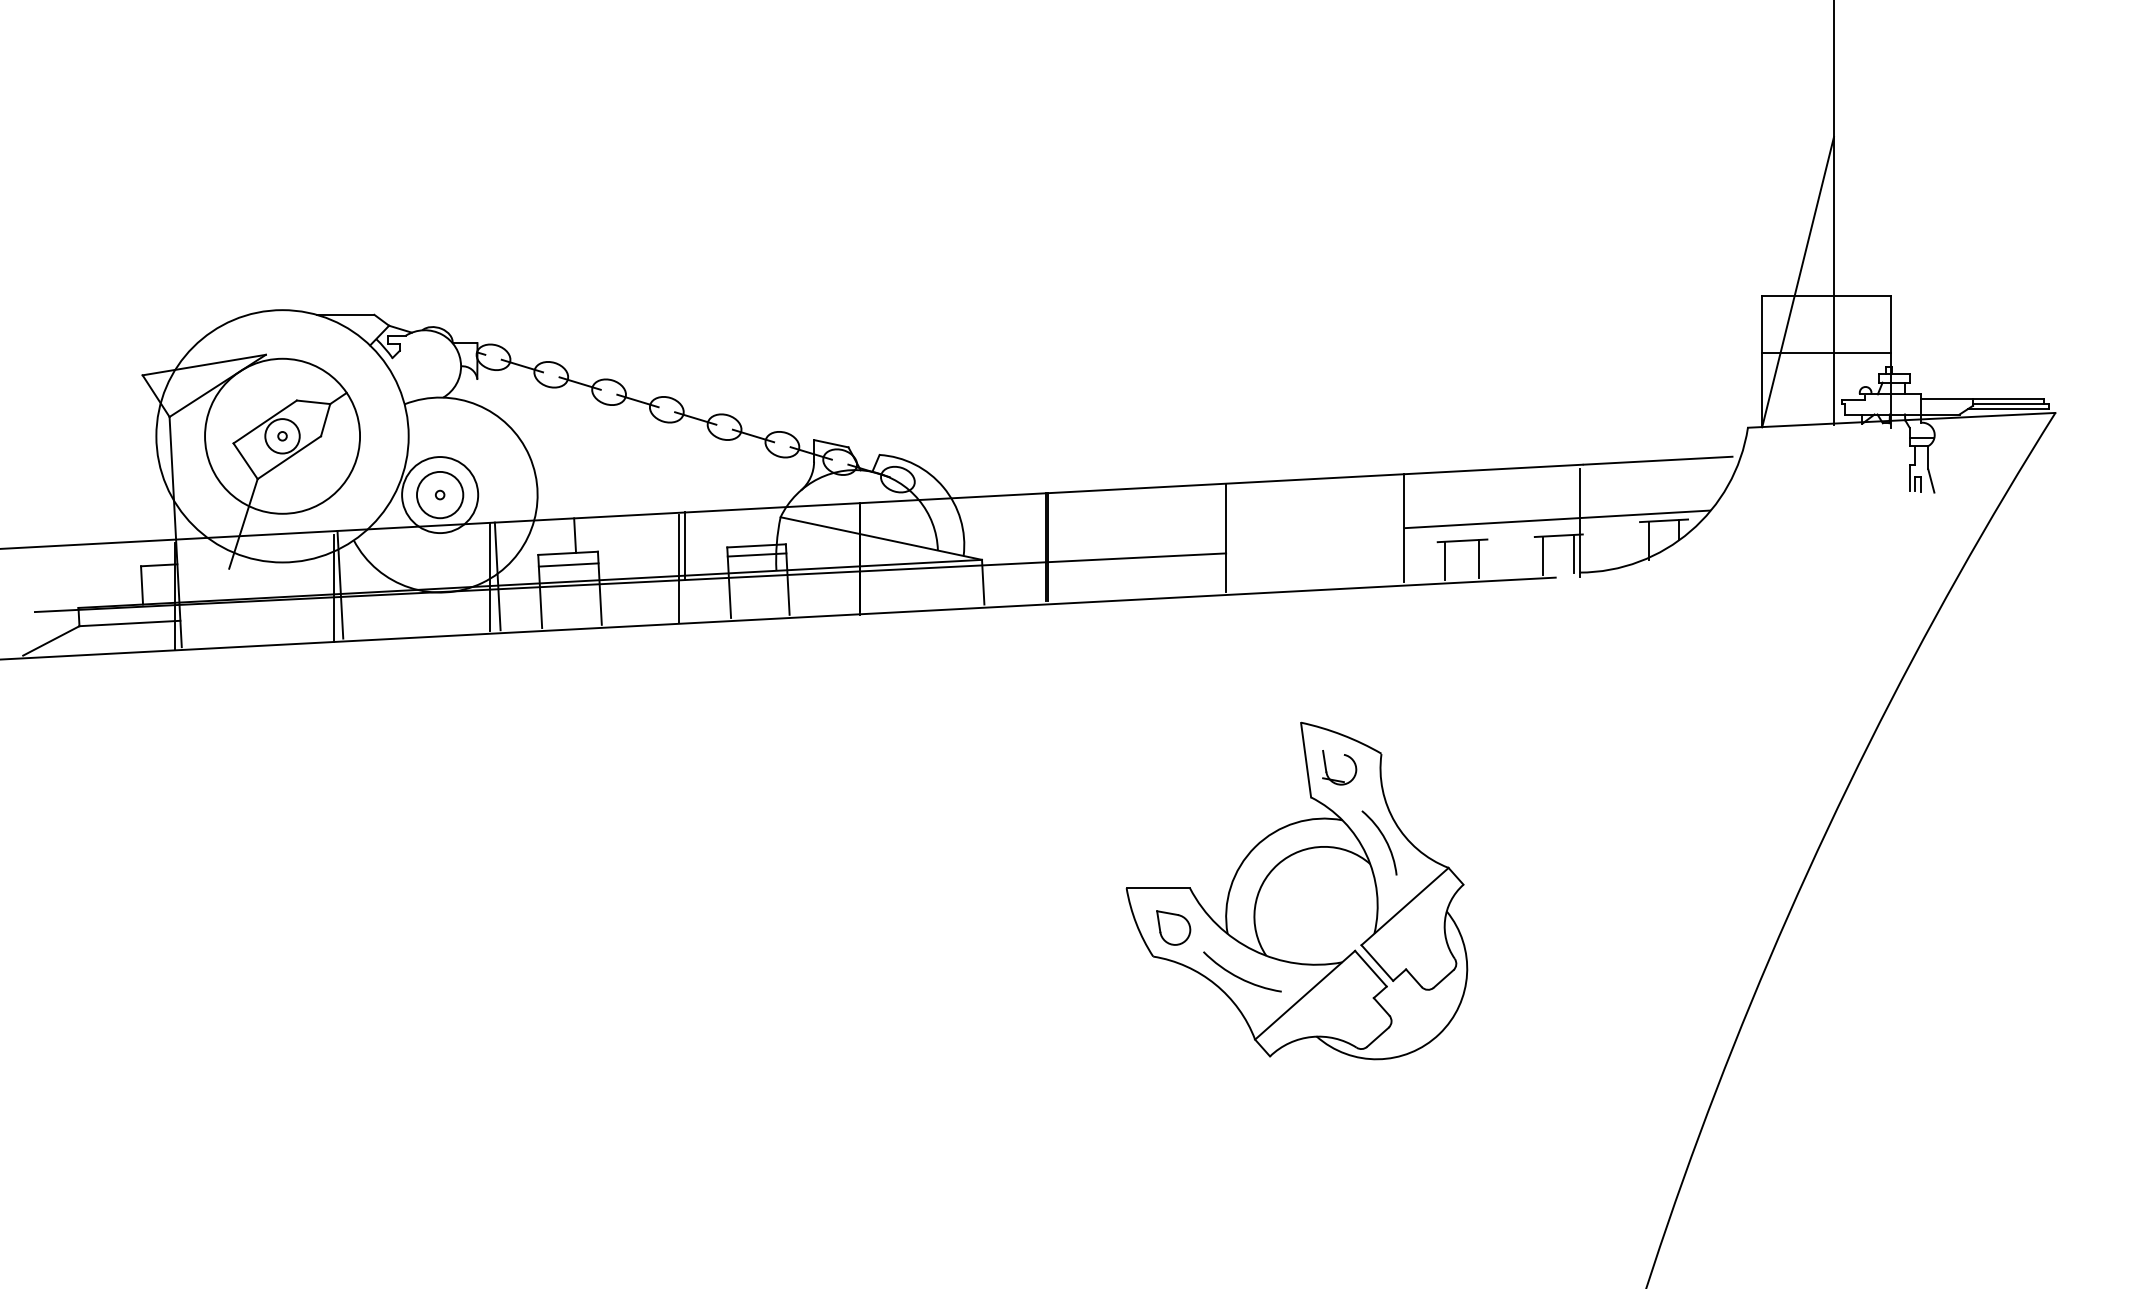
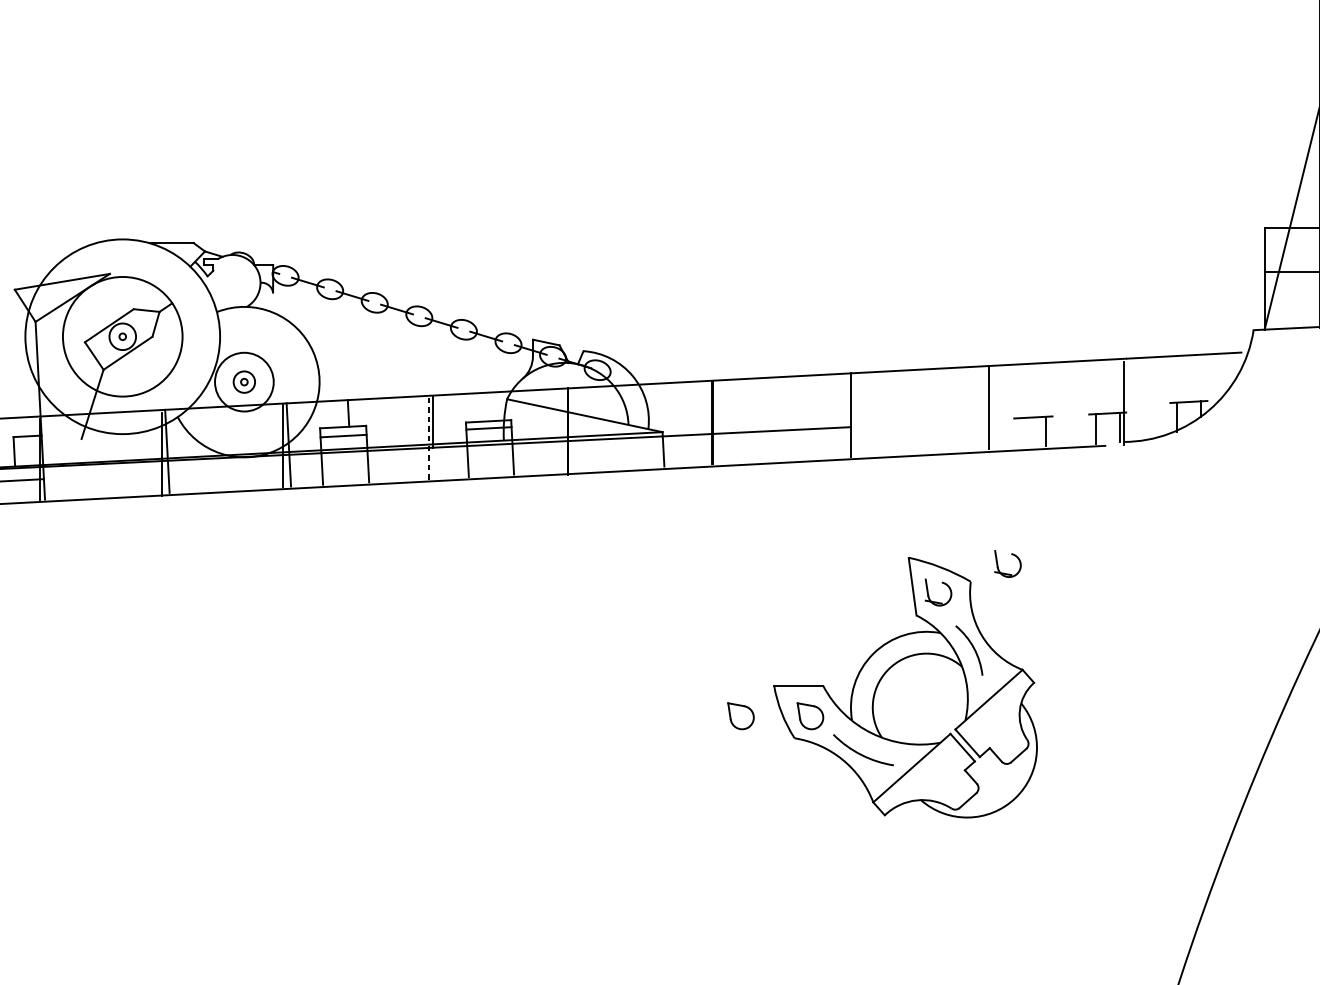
circle: (440, 494) -> (244, 381), size x0.6
line: (1557, 519) -> (1106, 400), removed
line: (1445, 560) -> (1020, 432), removed
line: (679, 569) -> (429, 439), solid -> dashed
part: (1426, 742) -> (1005, 573), added
part: (1083, 927) -> (740, 715), added

